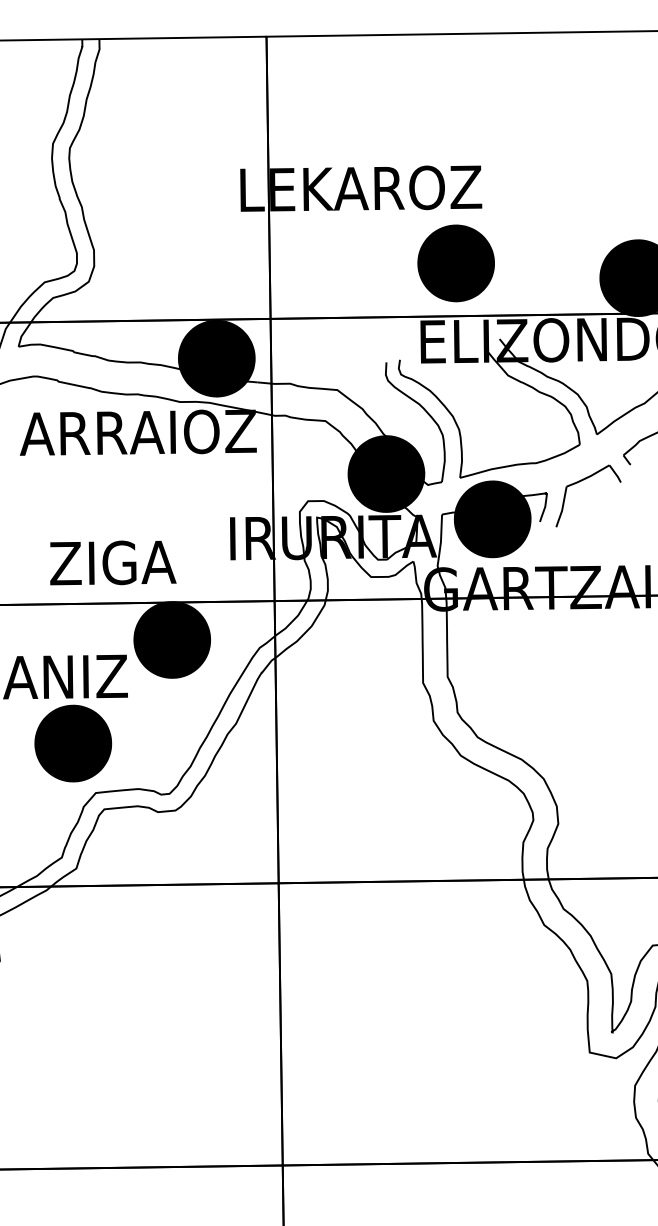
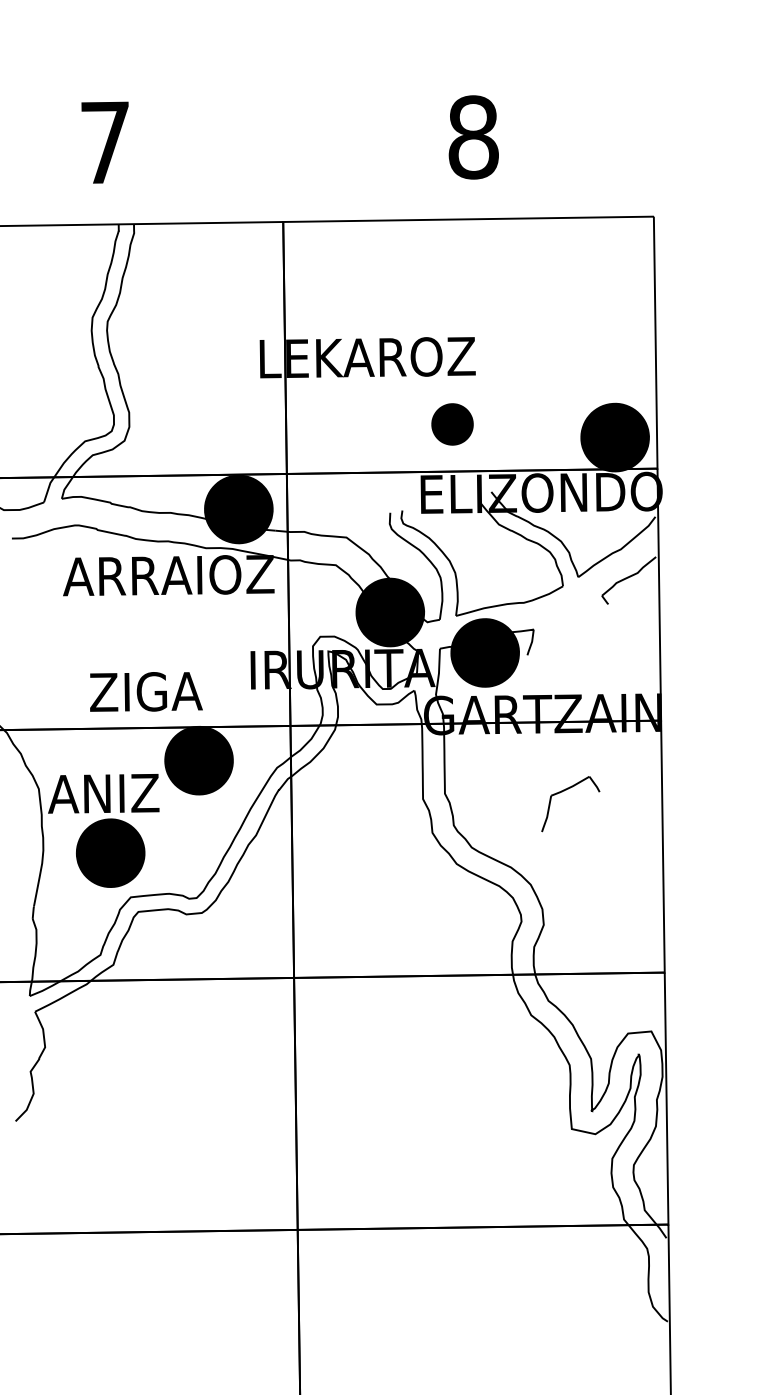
part: (456, 263) -> (452, 424), size x0.6
part: (581, 481) -> (564, 791), moved

